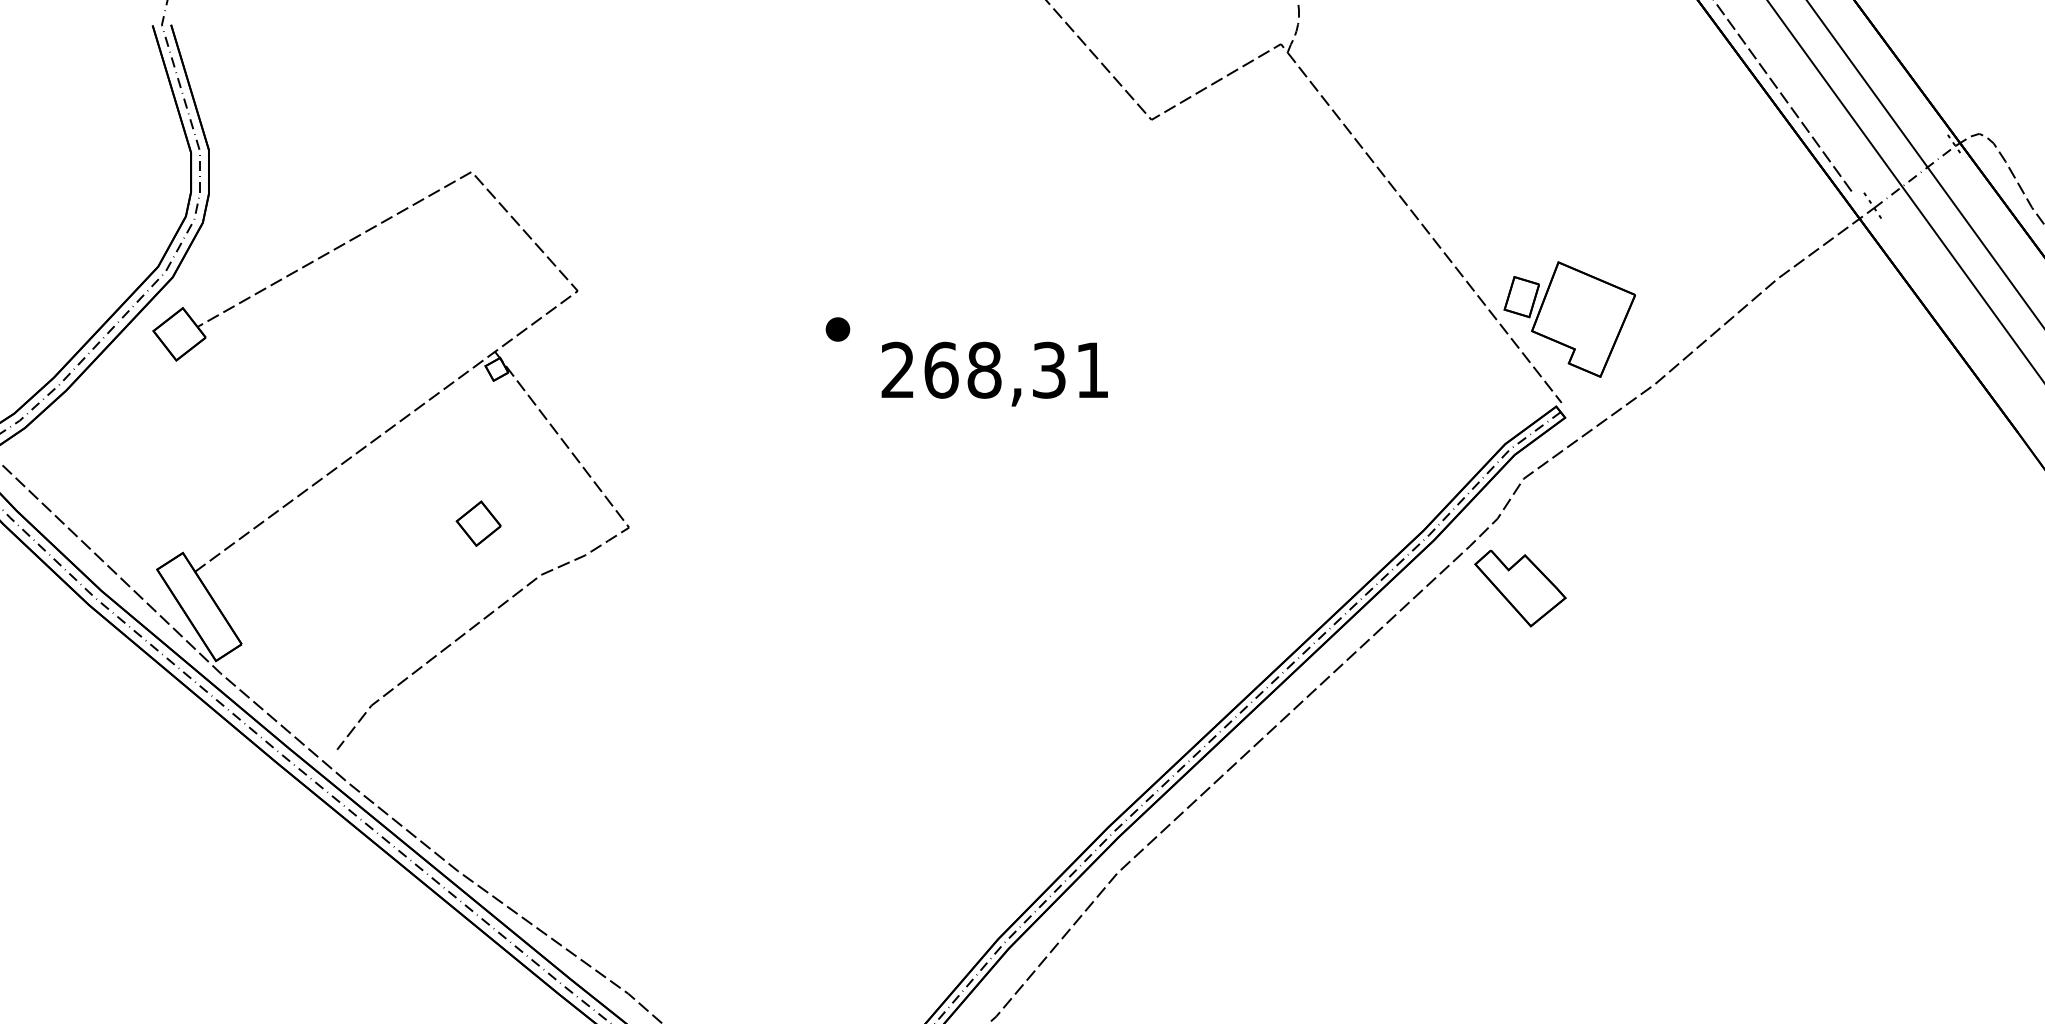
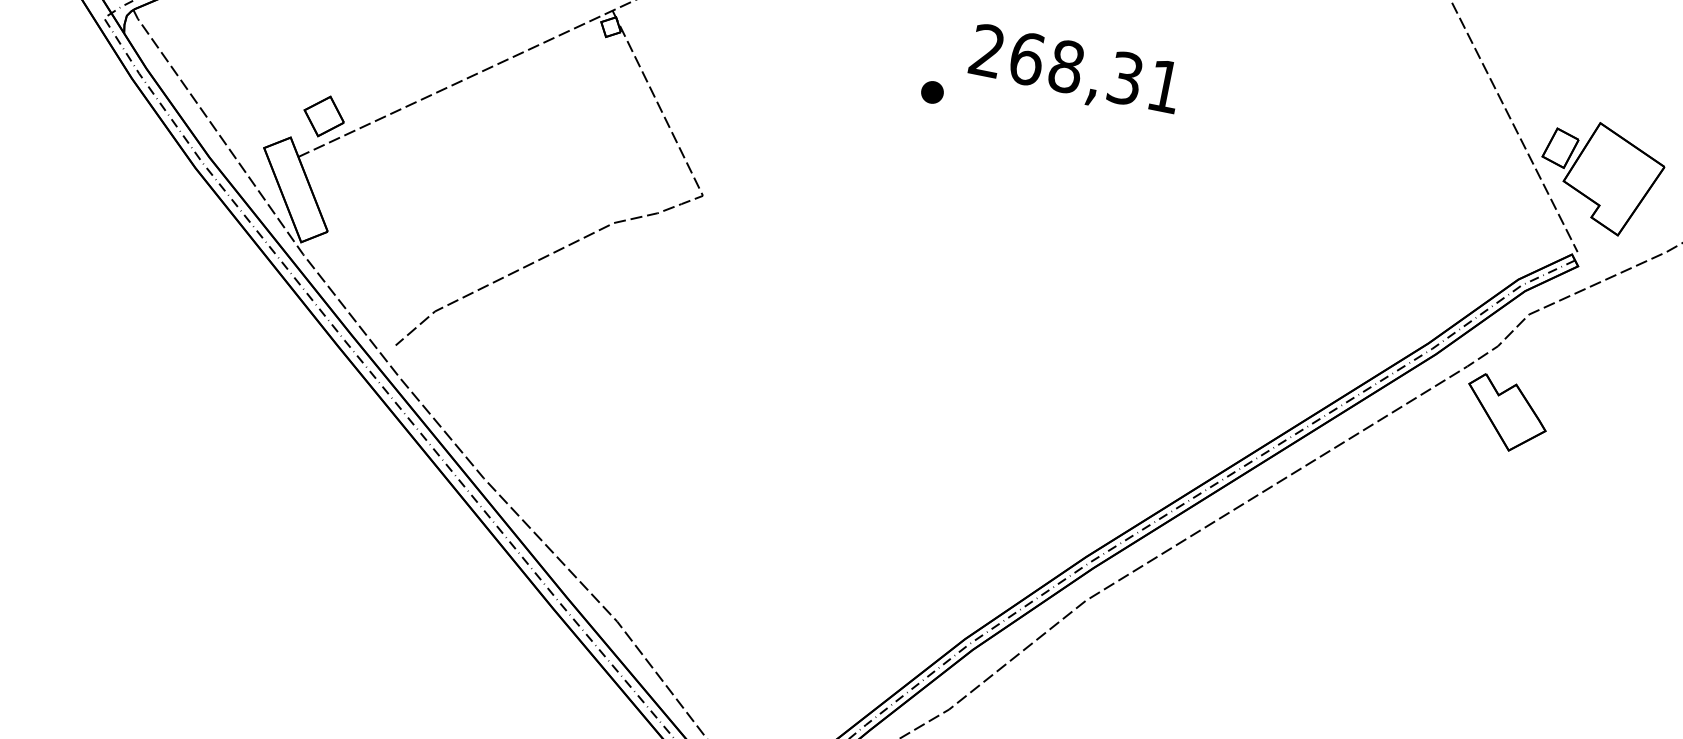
part: (837, 329) -> (932, 92), moved
text: (994, 373) -> (1074, 71), moved
part: (478, 523) -> (324, 116), moved

